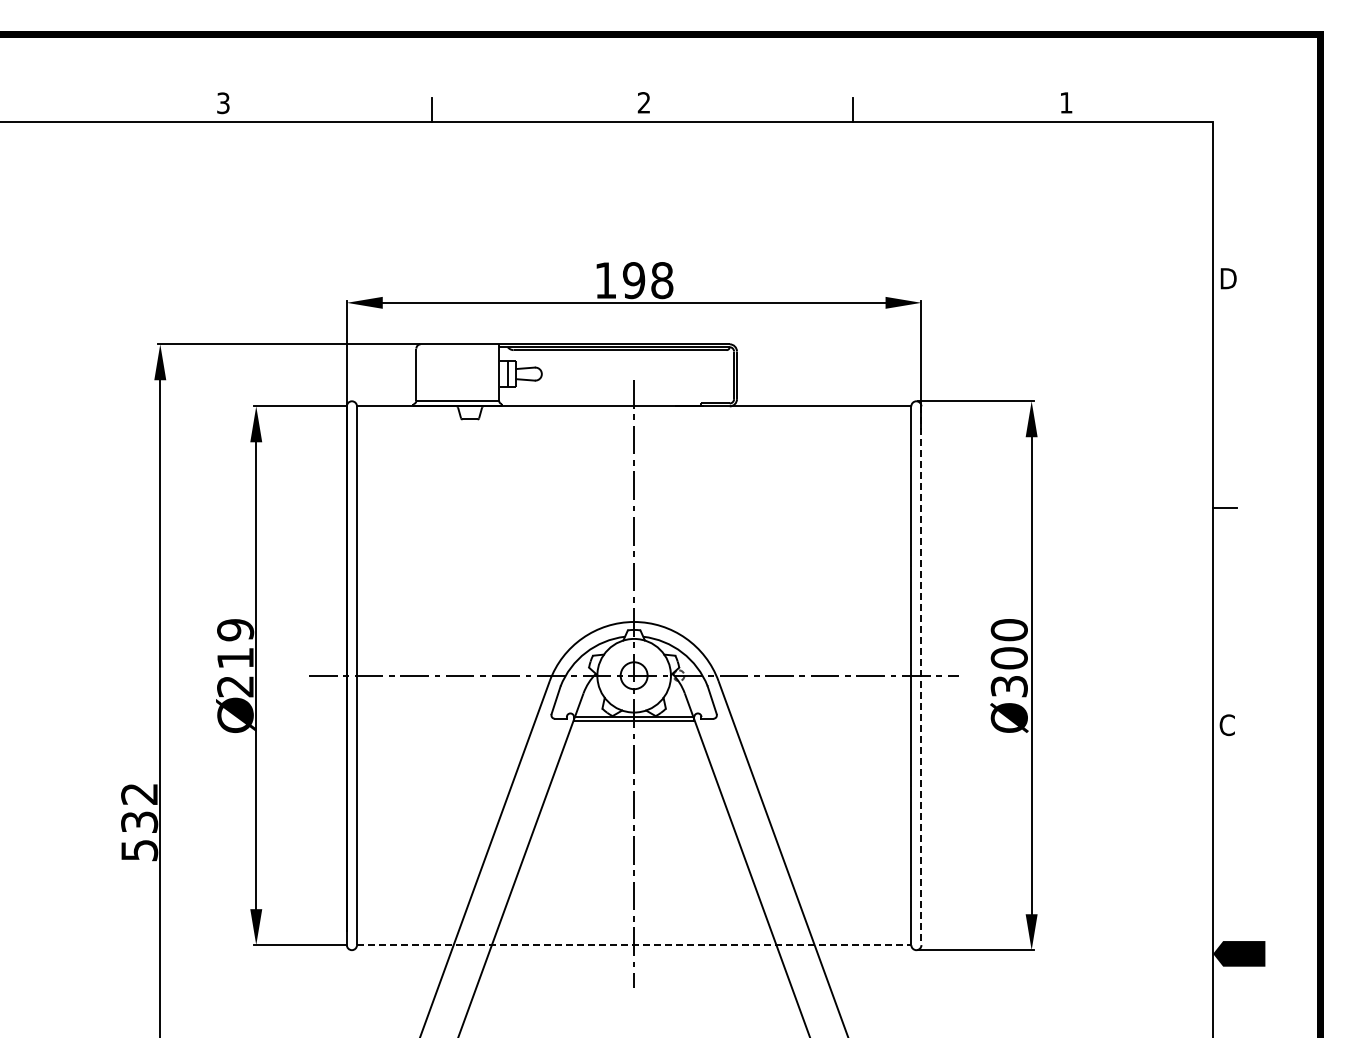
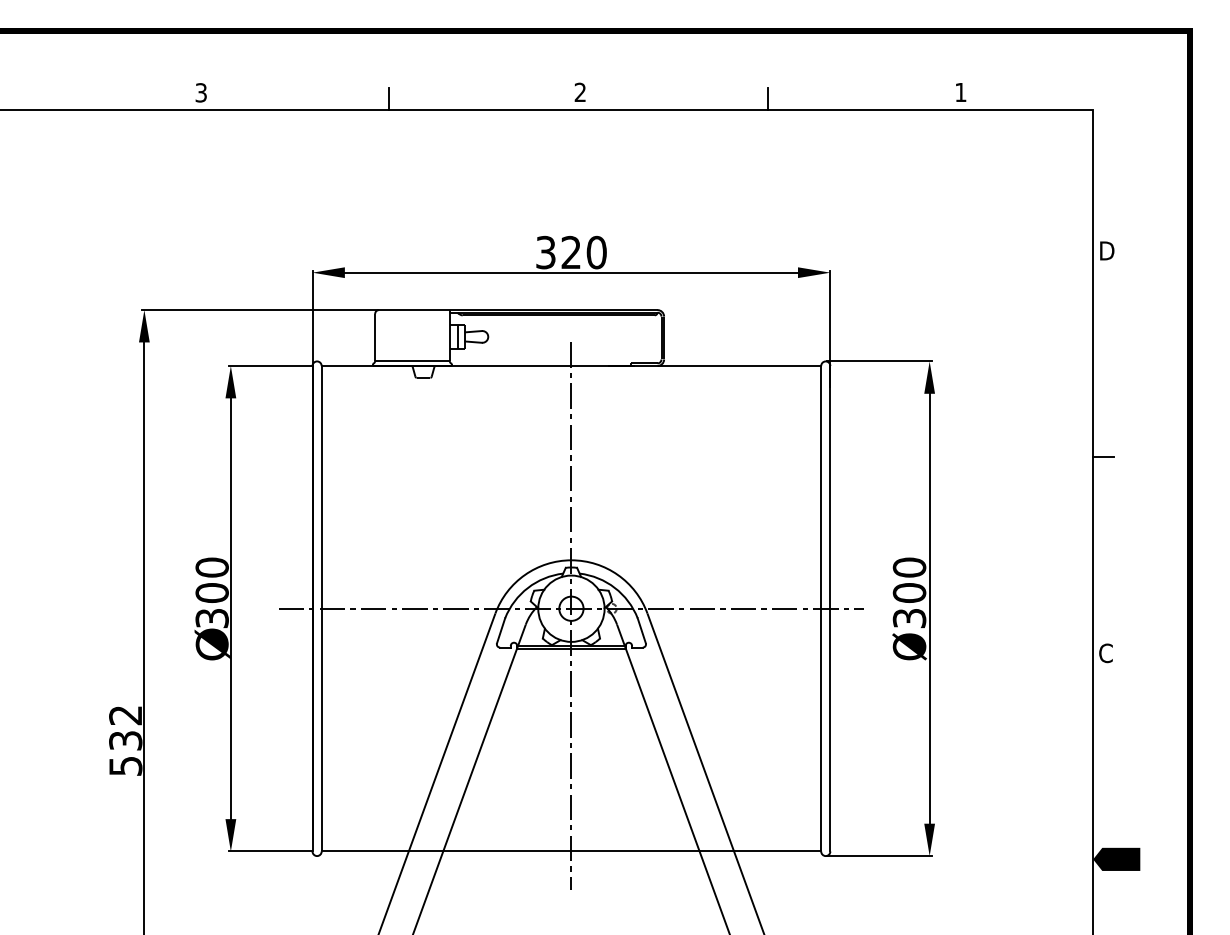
text: (634, 280) -> (571, 252), 198 -> 320
text: (235, 658) -> (212, 593), 219 -> 300
line: (921, 676) -> (830, 609), dashed -> solid
line: (634, 945) -> (571, 851), dashed -> solid

